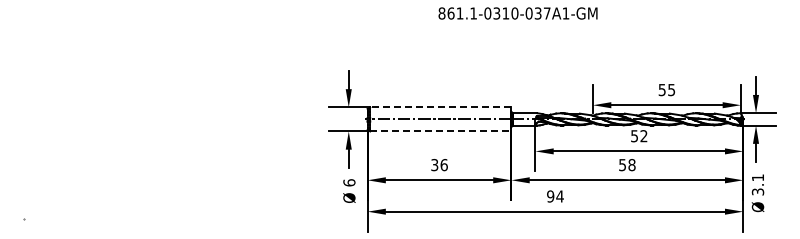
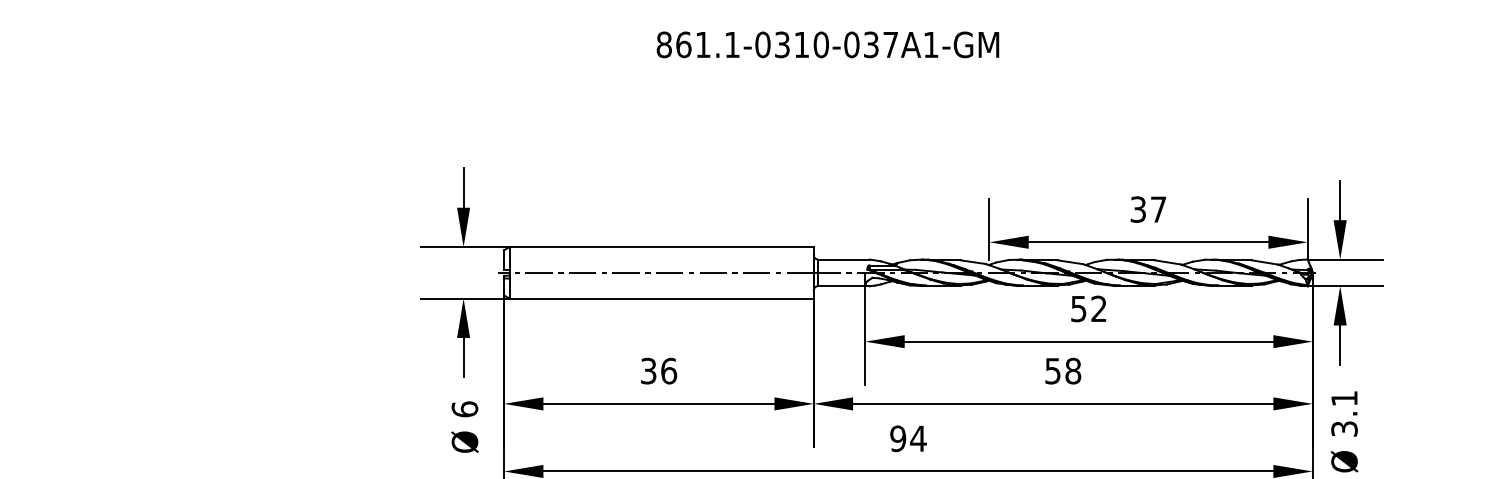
text: (667, 89) -> (1149, 208), 55 -> 37
line: (440, 107) -> (661, 247), dashed -> solid
line: (440, 131) -> (661, 298), dashed -> solid

